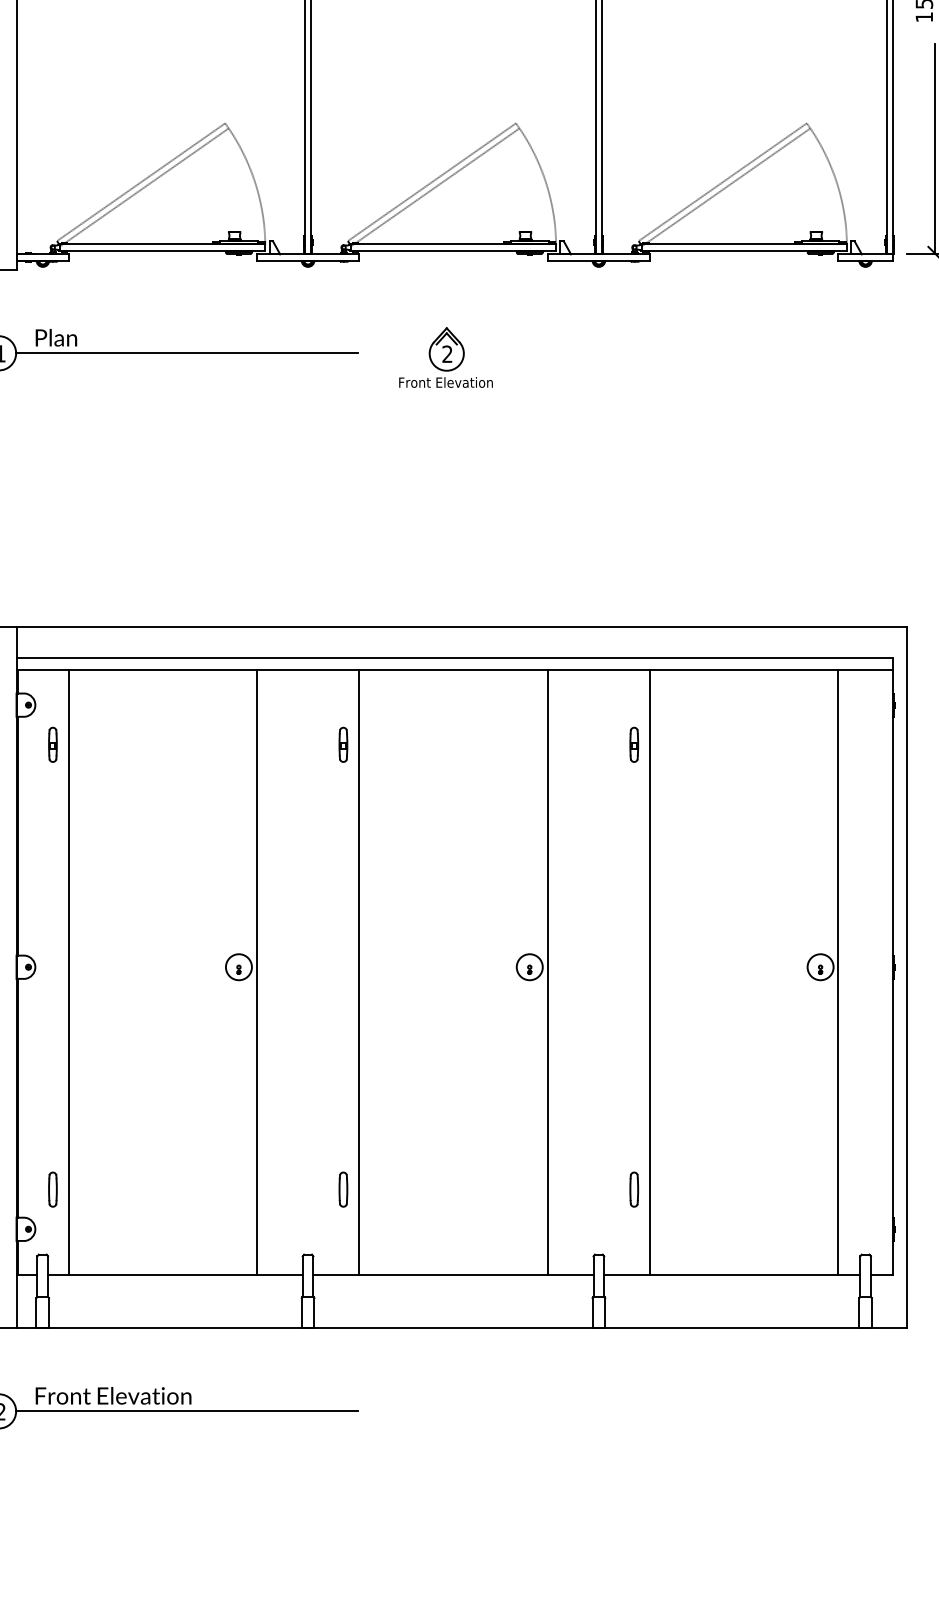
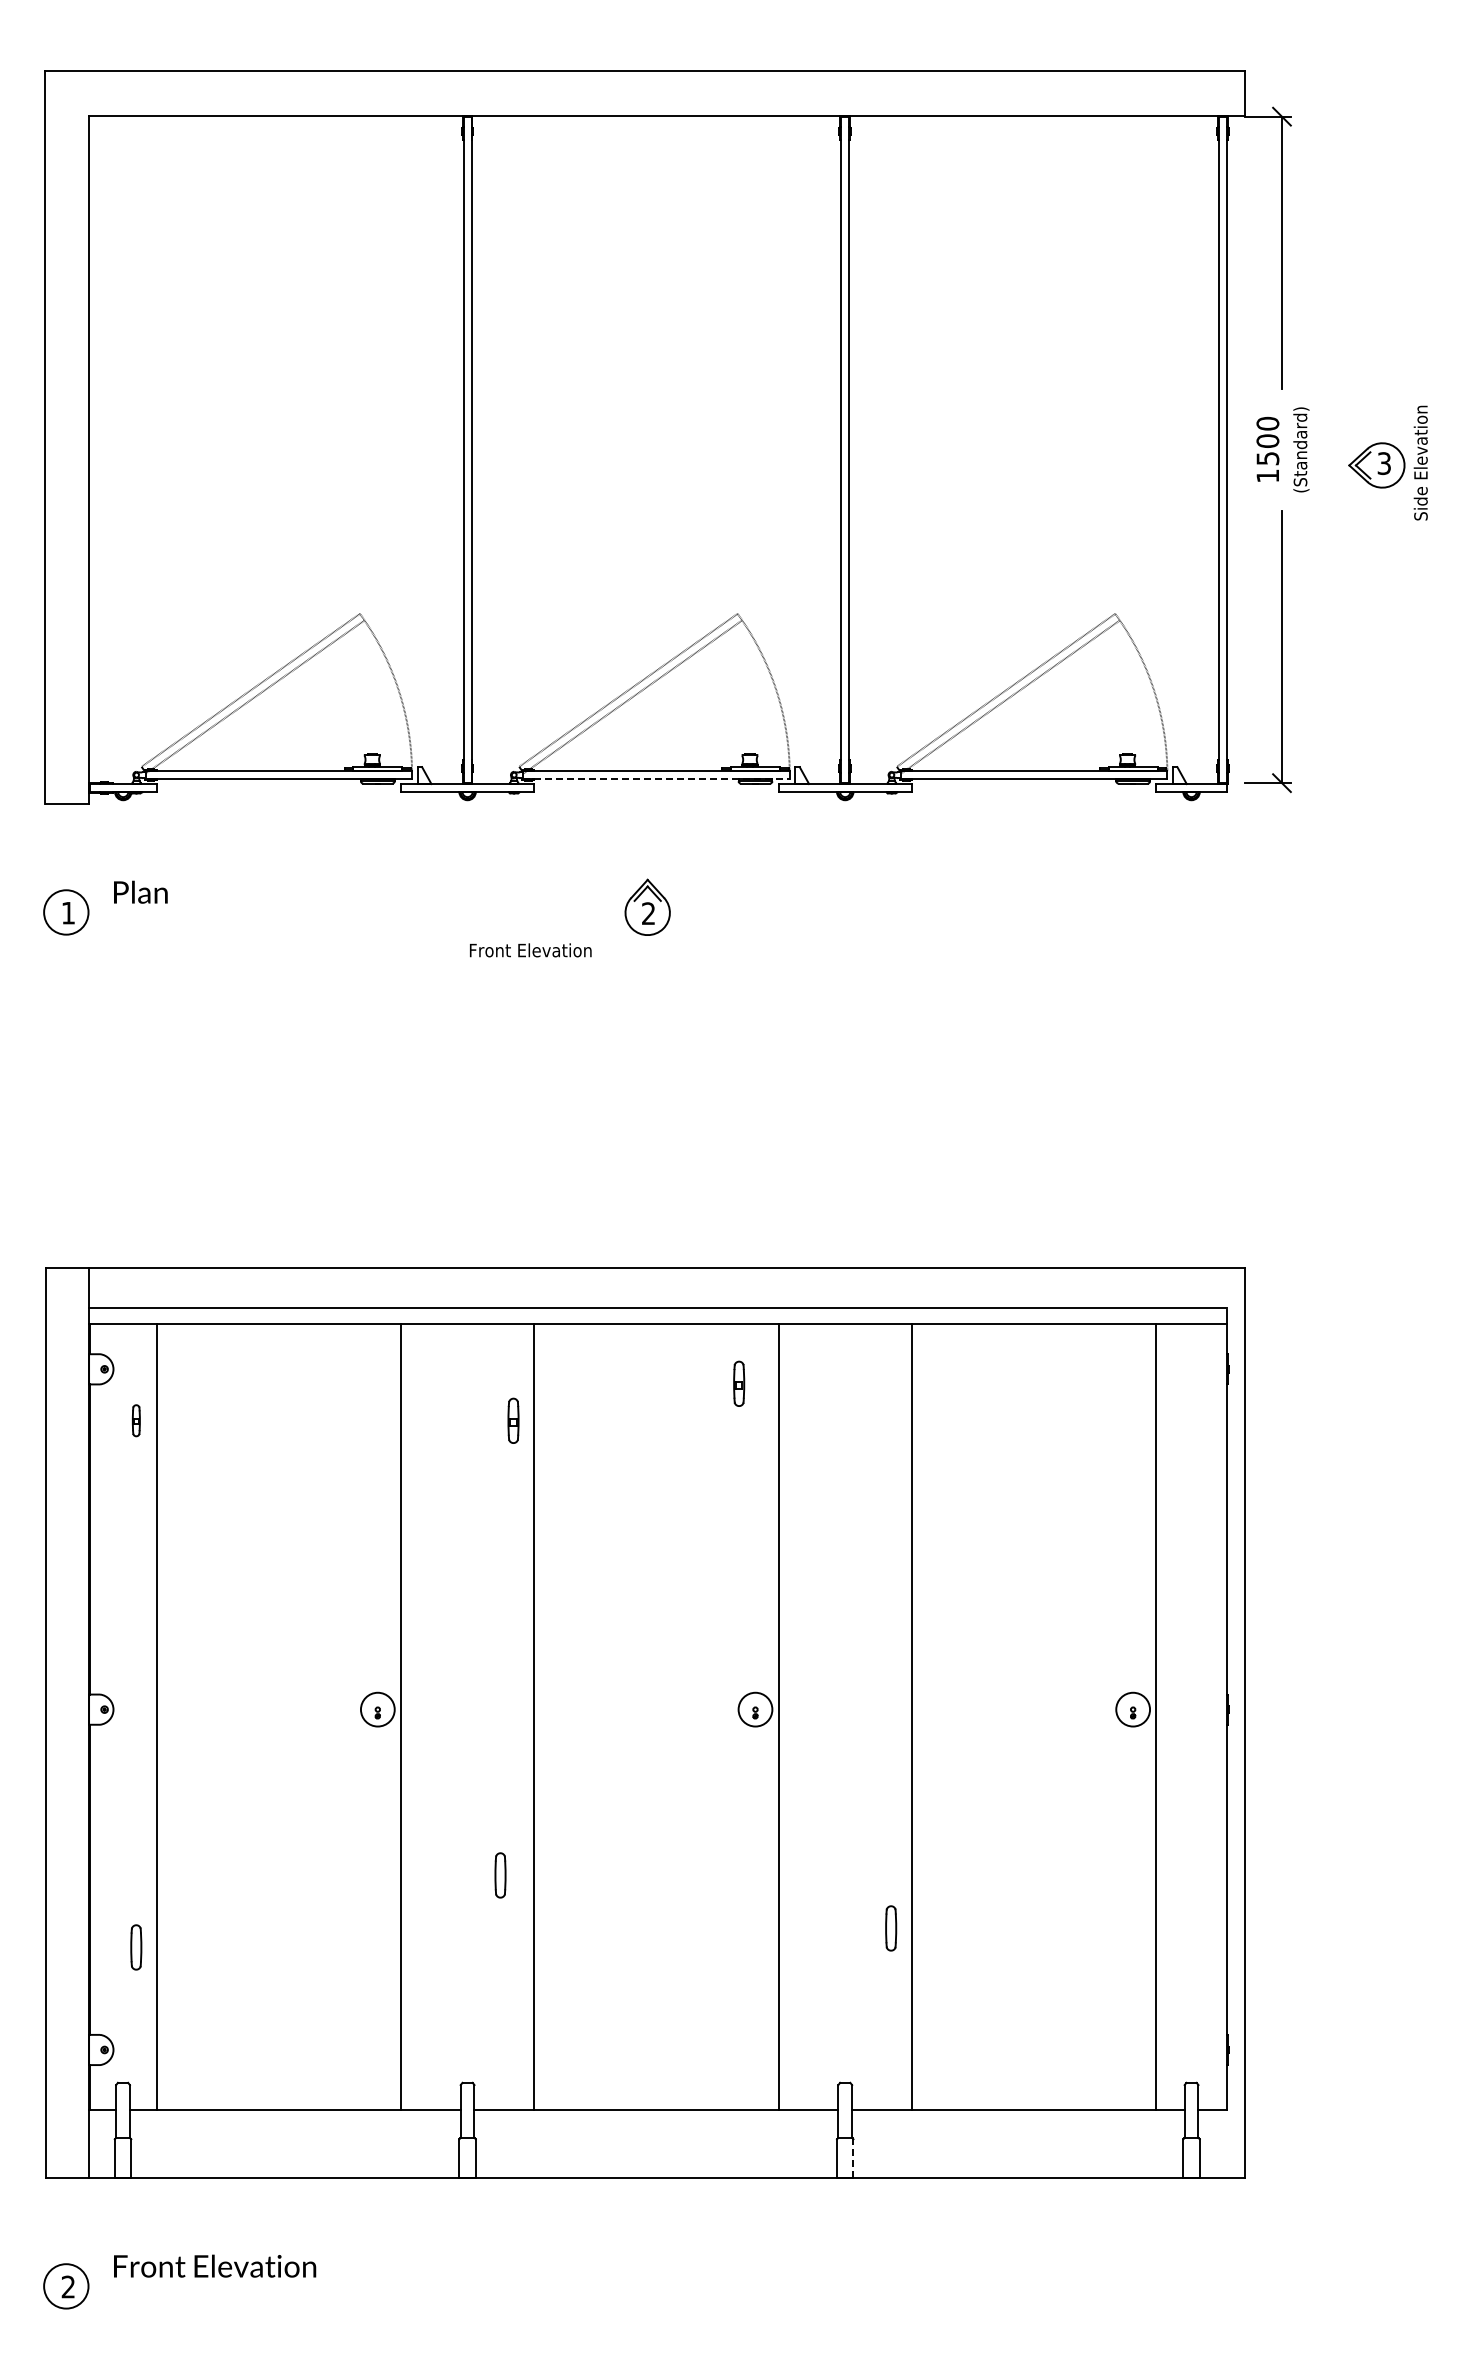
line: (453, 250) -> (656, 779), solid -> dashed
line: (187, 353) -> (310, 912), removed
text: (445, 382) -> (530, 950), moved
part: (53, 744) -> (136, 1420), size x0.7
part: (634, 744) -> (739, 1383), moved
part: (53, 1189) -> (136, 1947), moved
part: (343, 1189) -> (500, 1875), moved
part: (634, 1189) -> (891, 1928), moved
line: (605, 1312) -> (853, 2158), solid -> dashed
line: (187, 1411) -> (310, 2286), removed

